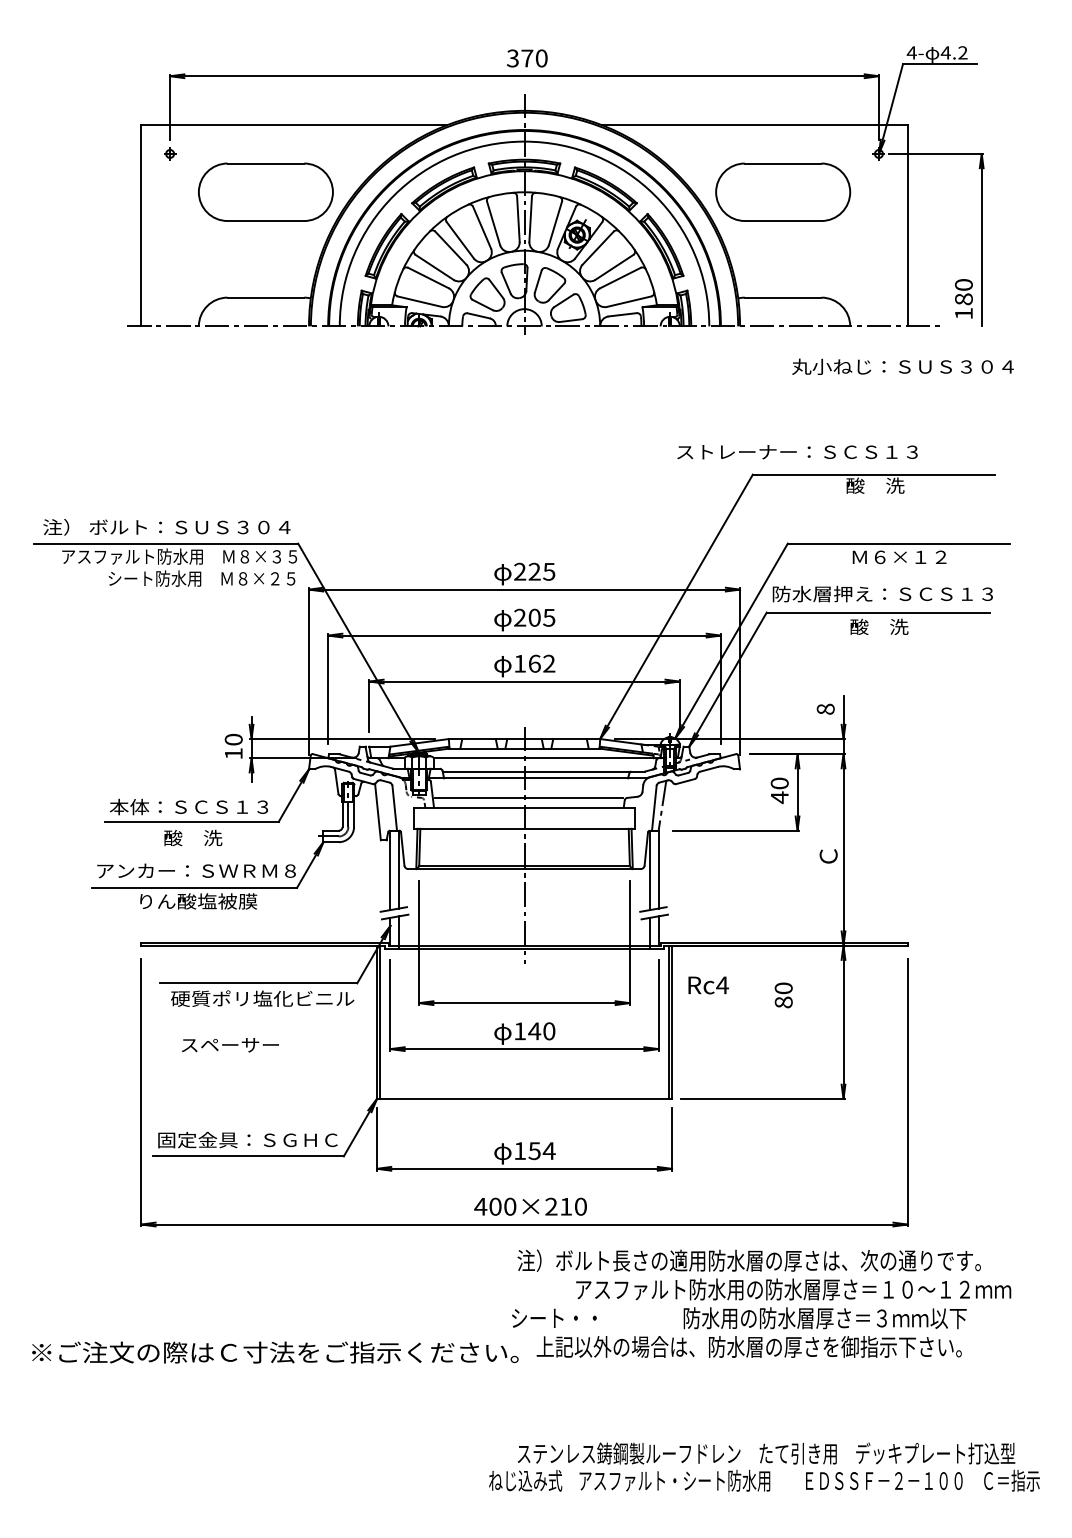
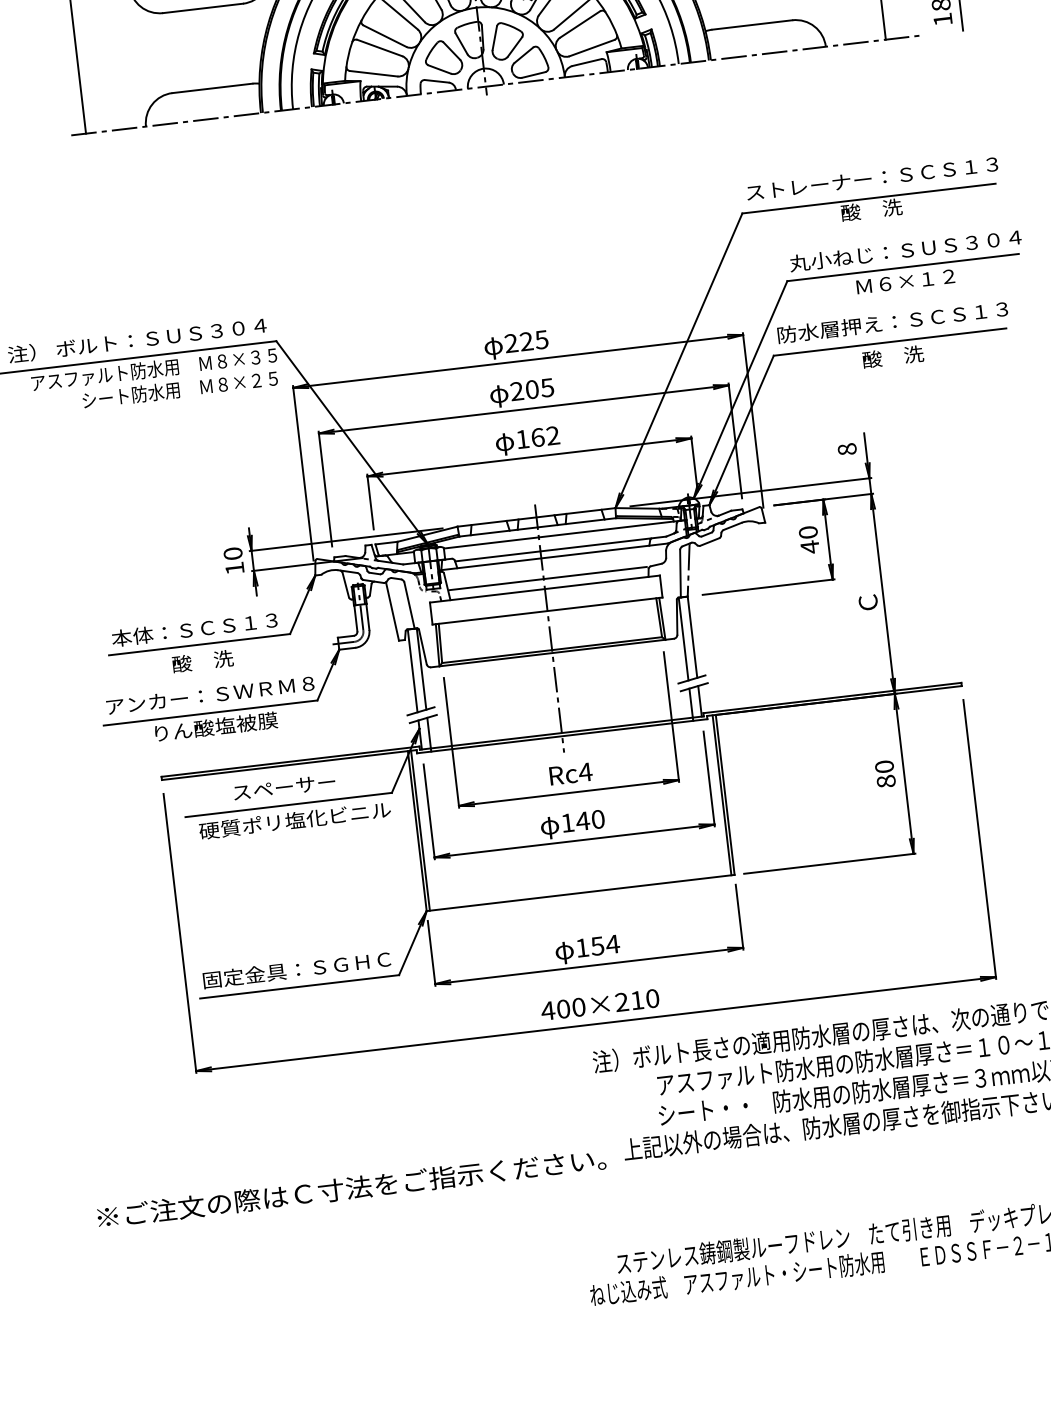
text: (902, 366) -> (905, 250), moved
text: (797, 452) -> (872, 178), moved
text: (708, 985) -> (570, 774), moved
text: (783, 995) -> (885, 774), moved
text: (230, 1045) -> (284, 787), moved
text: (554, 1317) -> (703, 1109), moved

